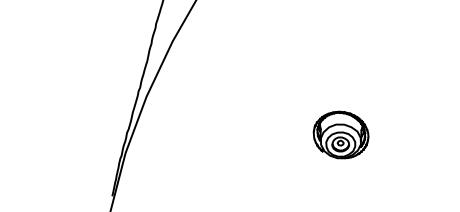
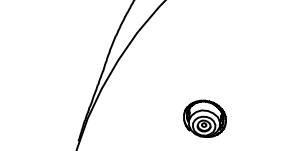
part: (340, 134) -> (204, 118), size x1.43

